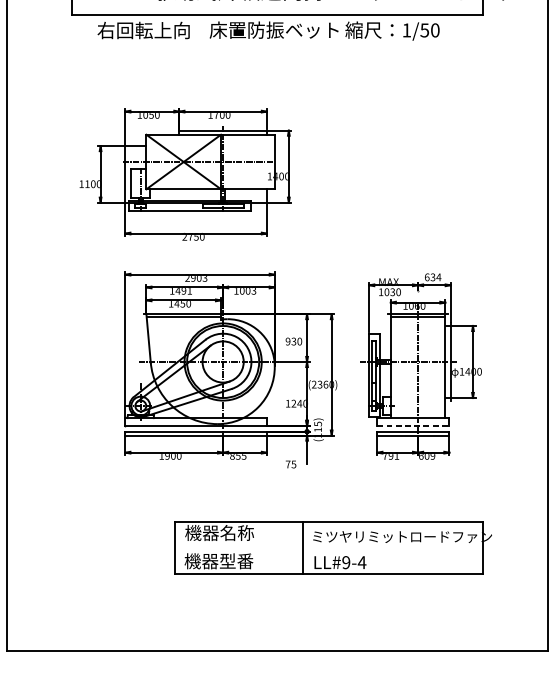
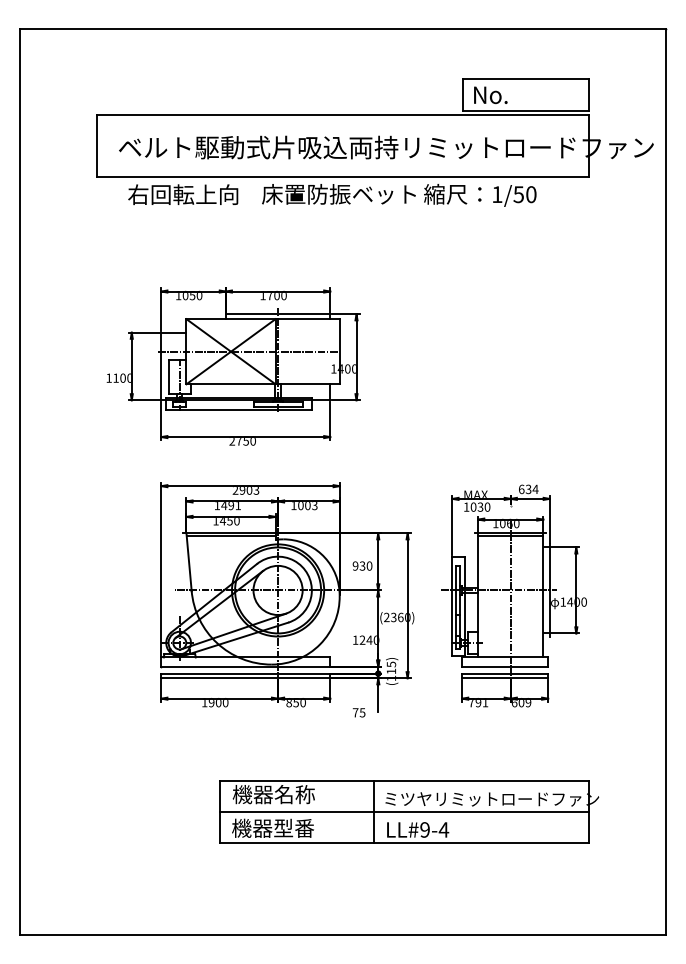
line: (413, 425) -> (505, 666), dashed -> solid
text: (243, 456) -> (302, 703), 855 -> 850
line: (329, 548) -> (404, 812), added

